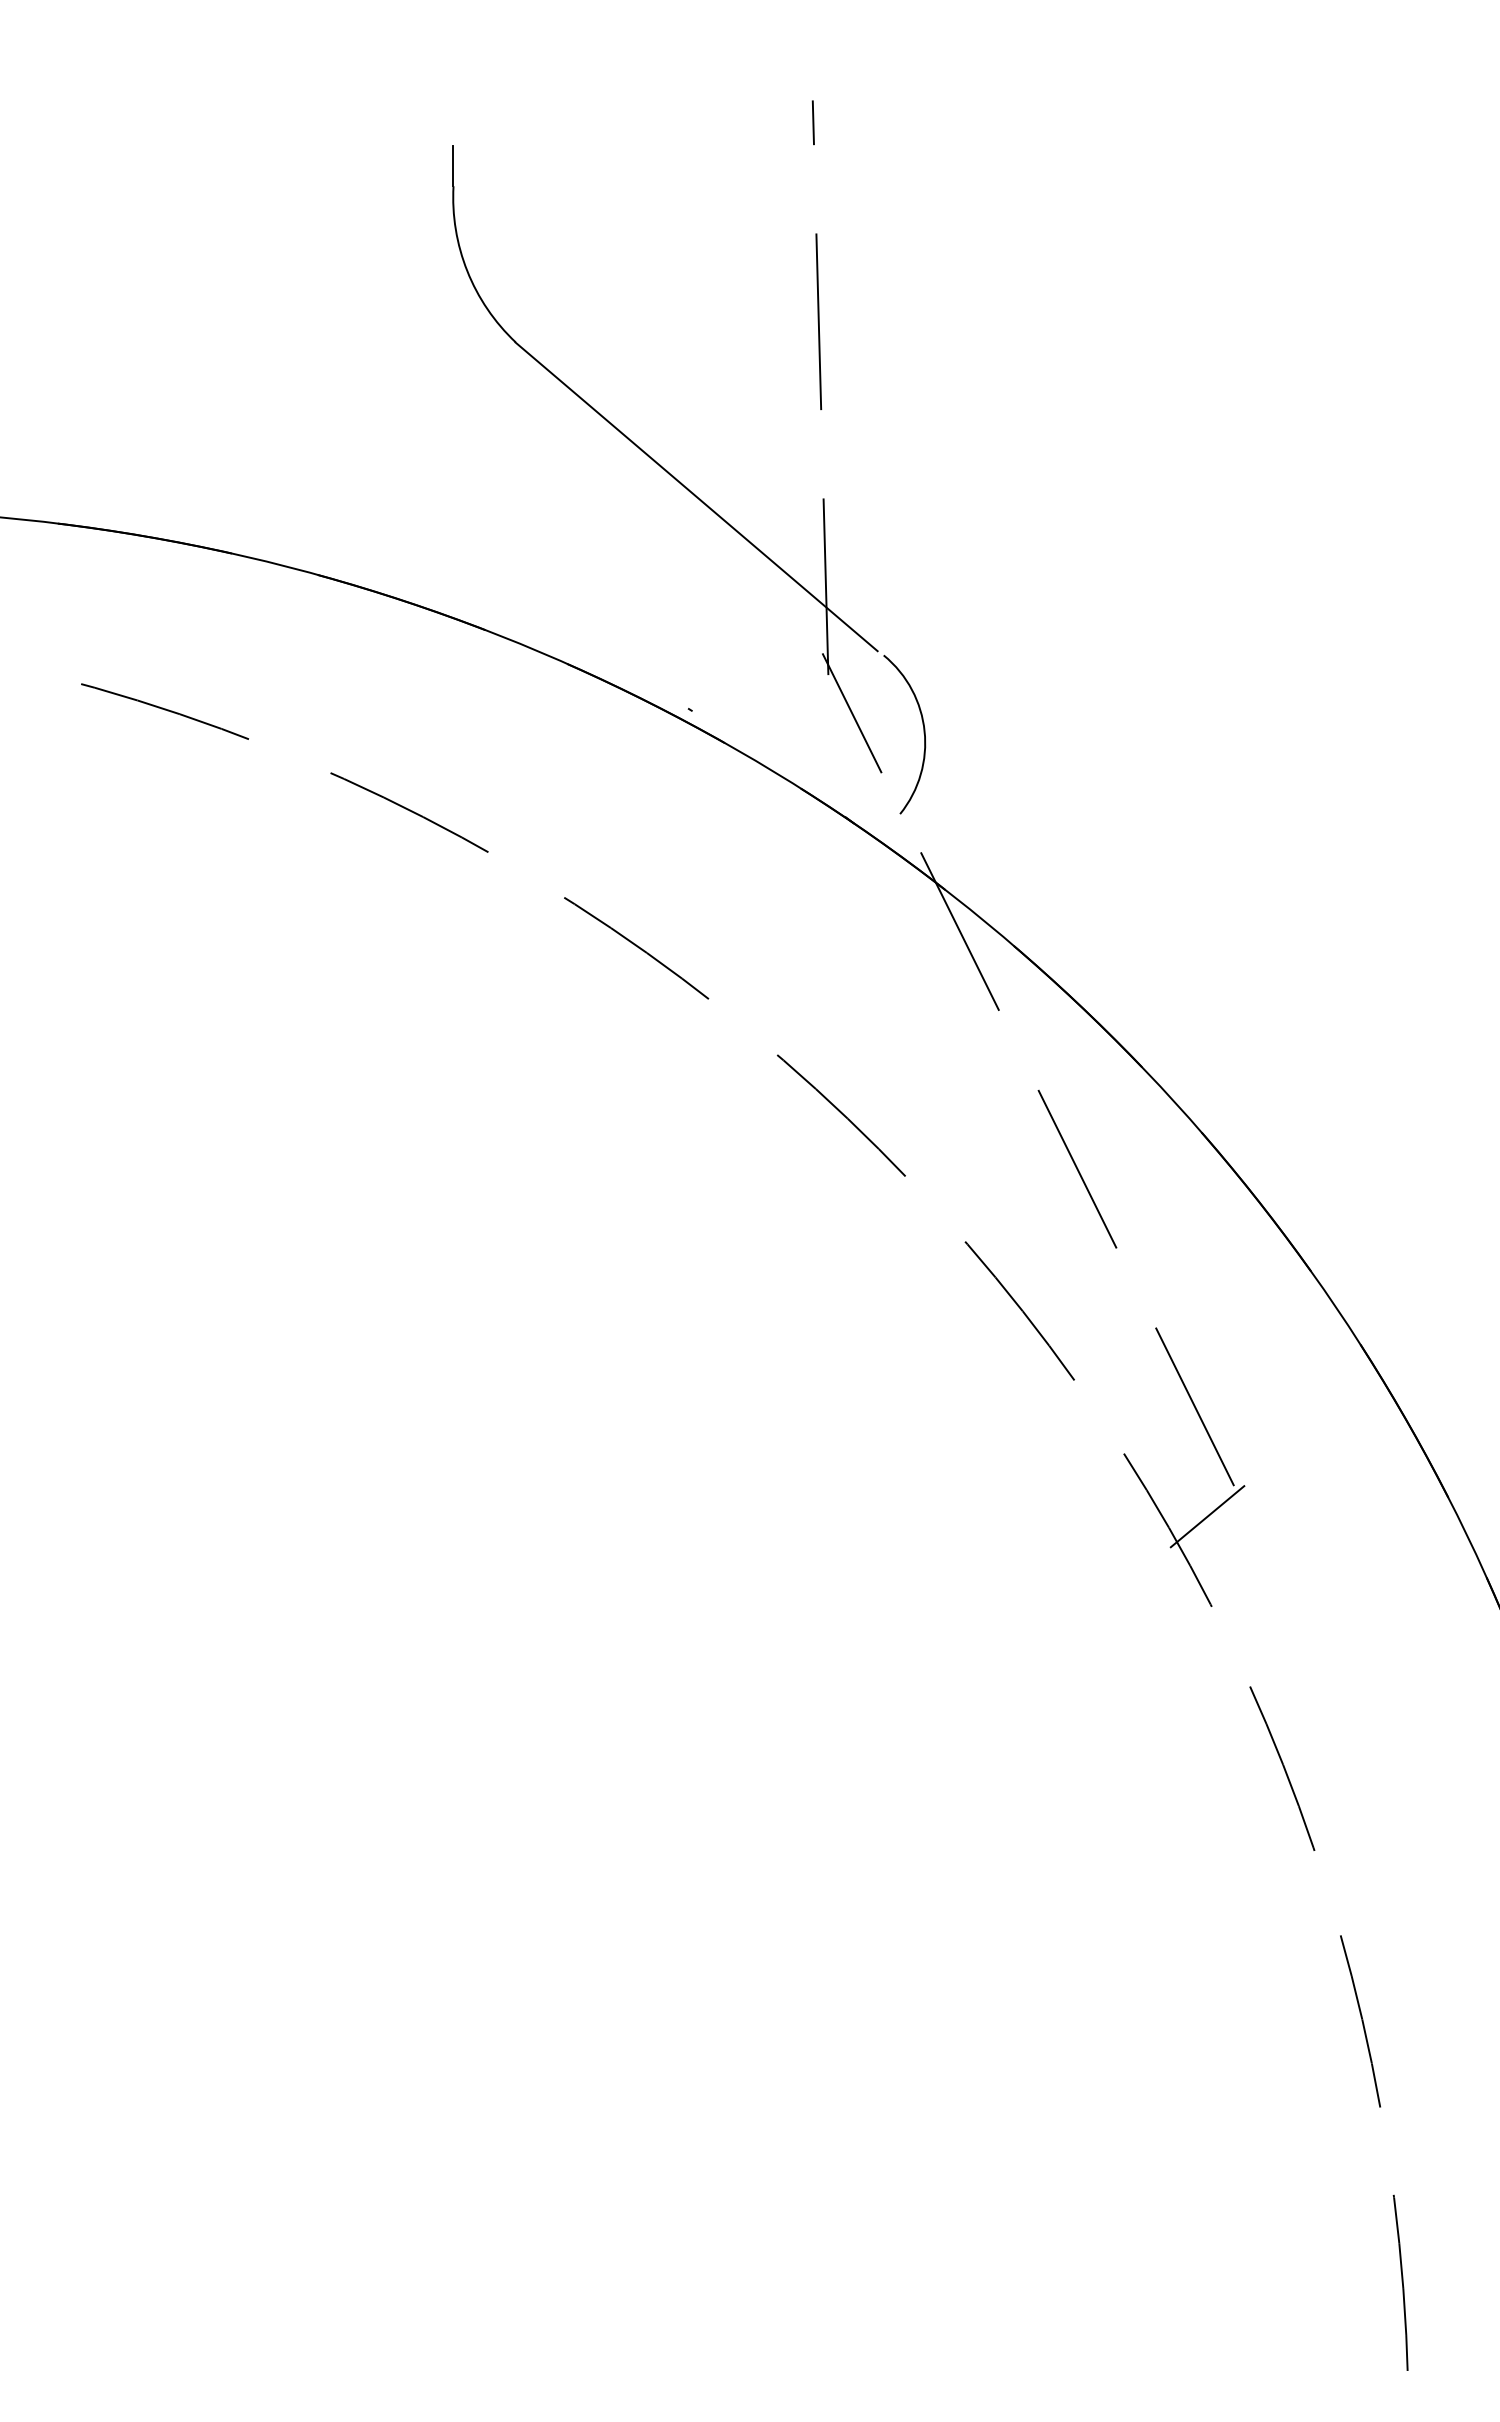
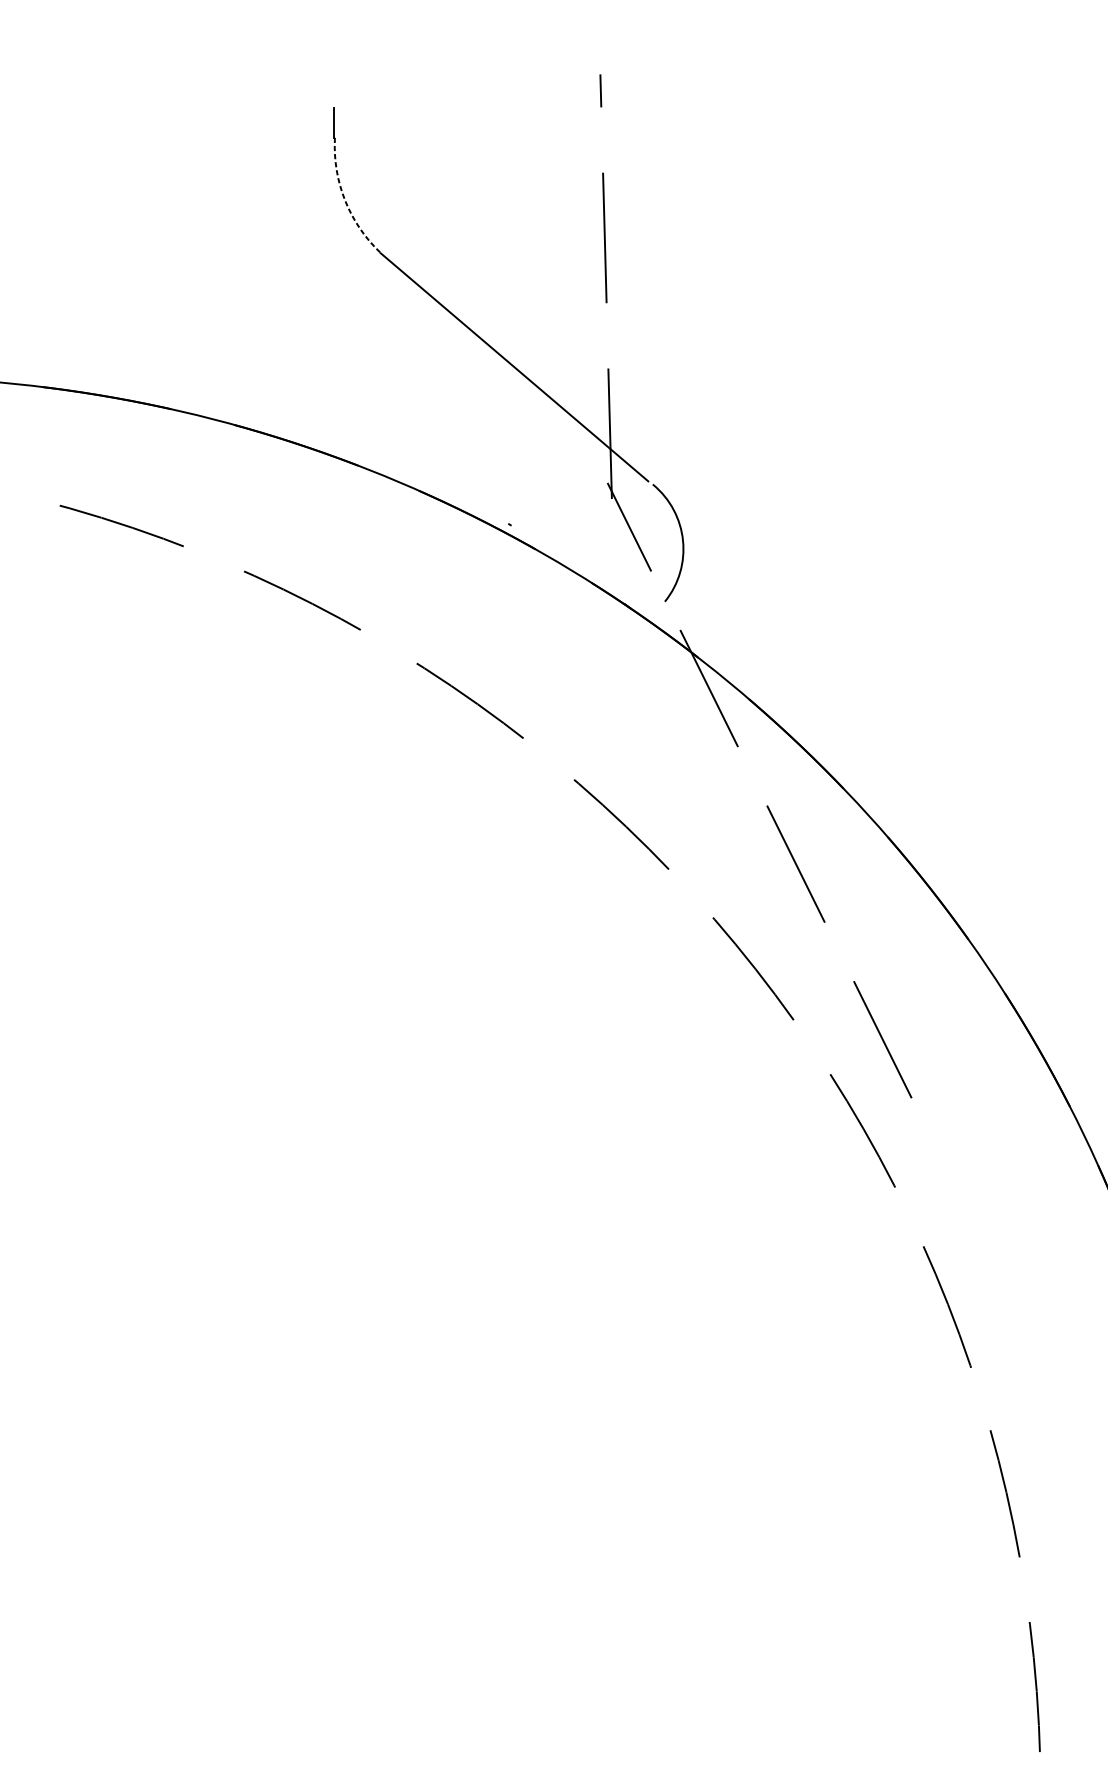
arc: (467, 271) -> (345, 200), solid -> dashed
line: (1207, 1516) -> (892, 1120), removed

